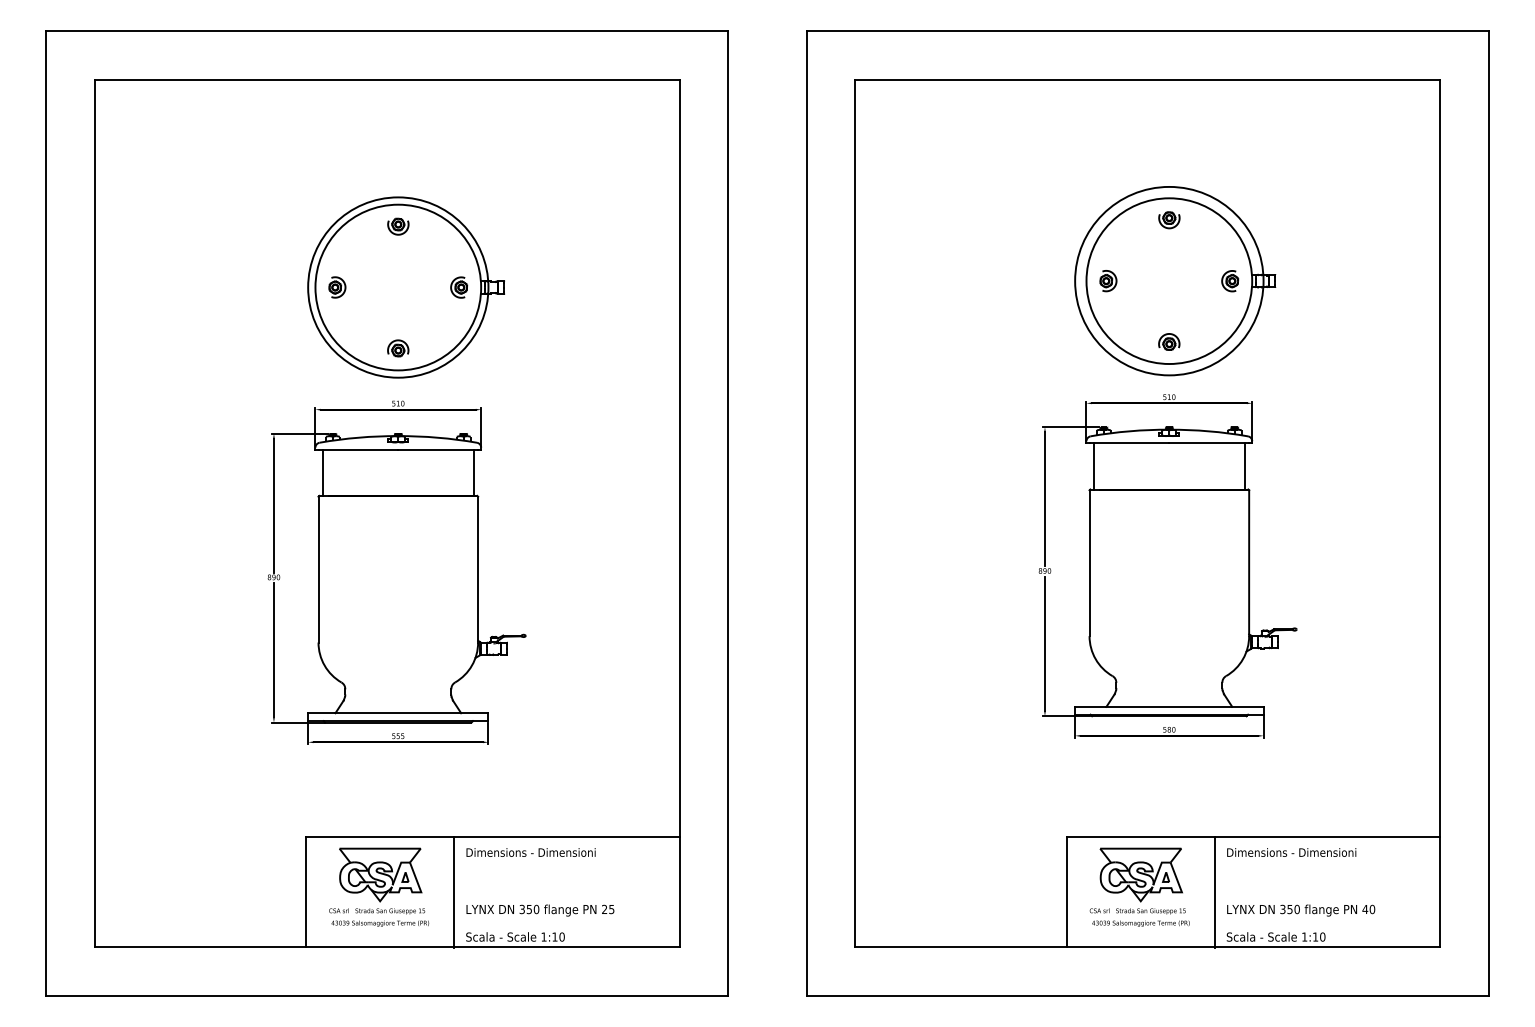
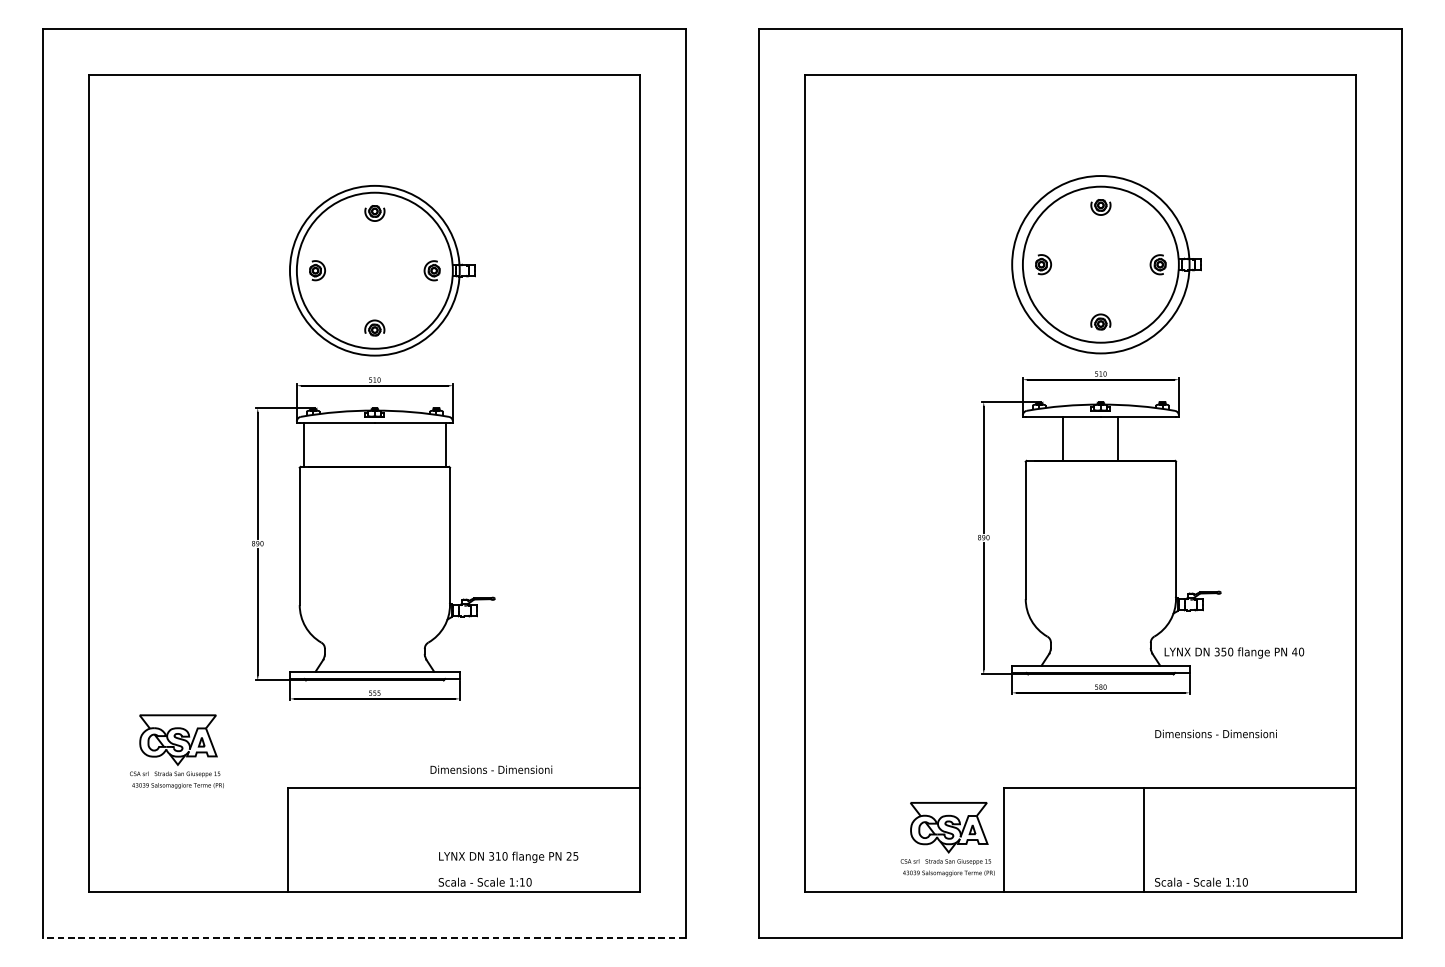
line: (1093, 466) -> (1062, 439), moved
line: (1244, 466) -> (1117, 439), moved
text: (530, 852) -> (490, 769), moved
text: (1291, 852) -> (1215, 733), moved
part: (379, 886) -> (177, 750), moved
part: (1139, 886) -> (947, 838), moved
line: (454, 892) -> (427, 840), removed
text: (528, 909) -> (497, 856), 350 -> 310
text: (1301, 910) -> (1234, 652), moved
line: (386, 995) -> (363, 937), solid -> dashed

